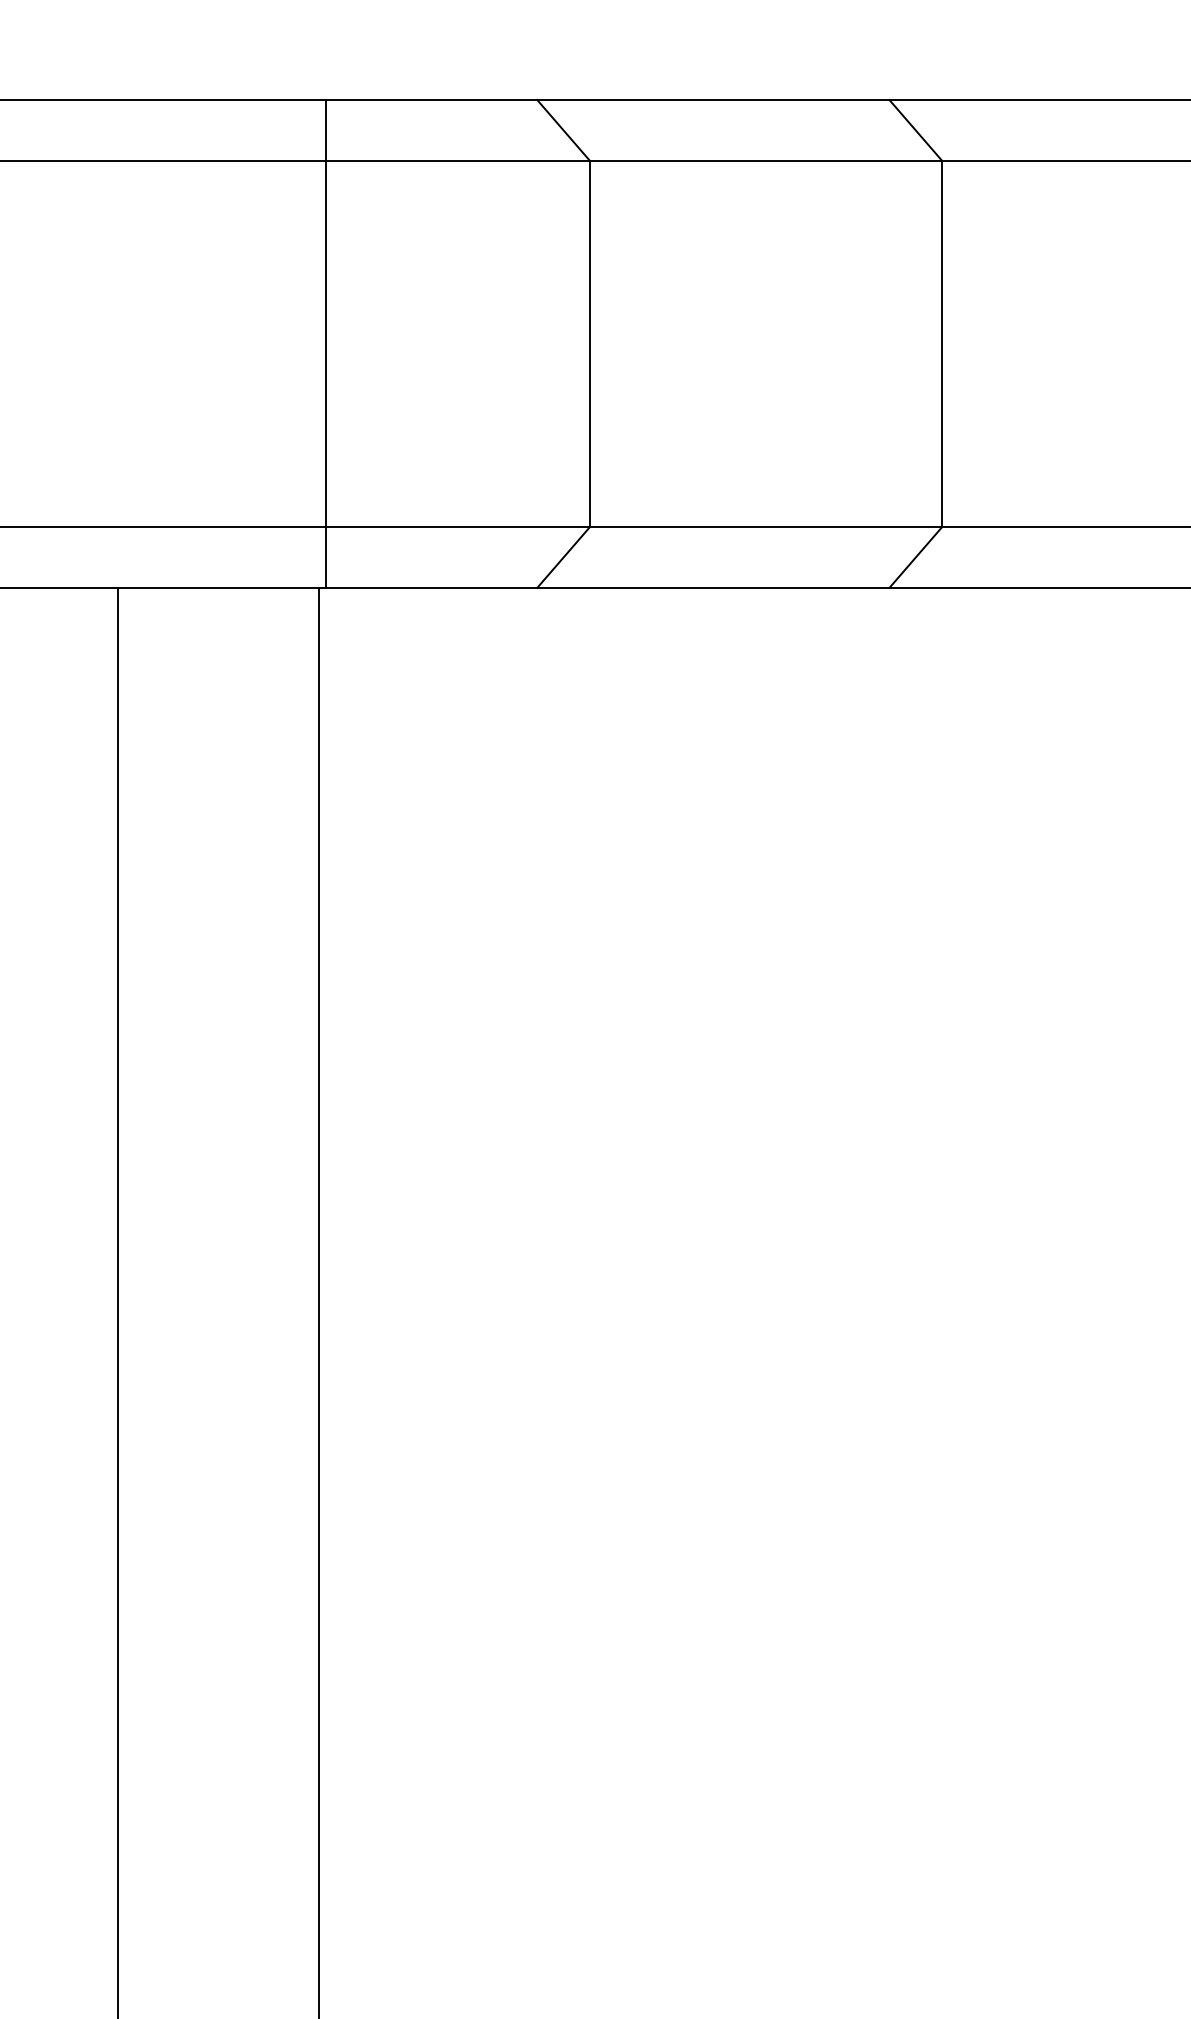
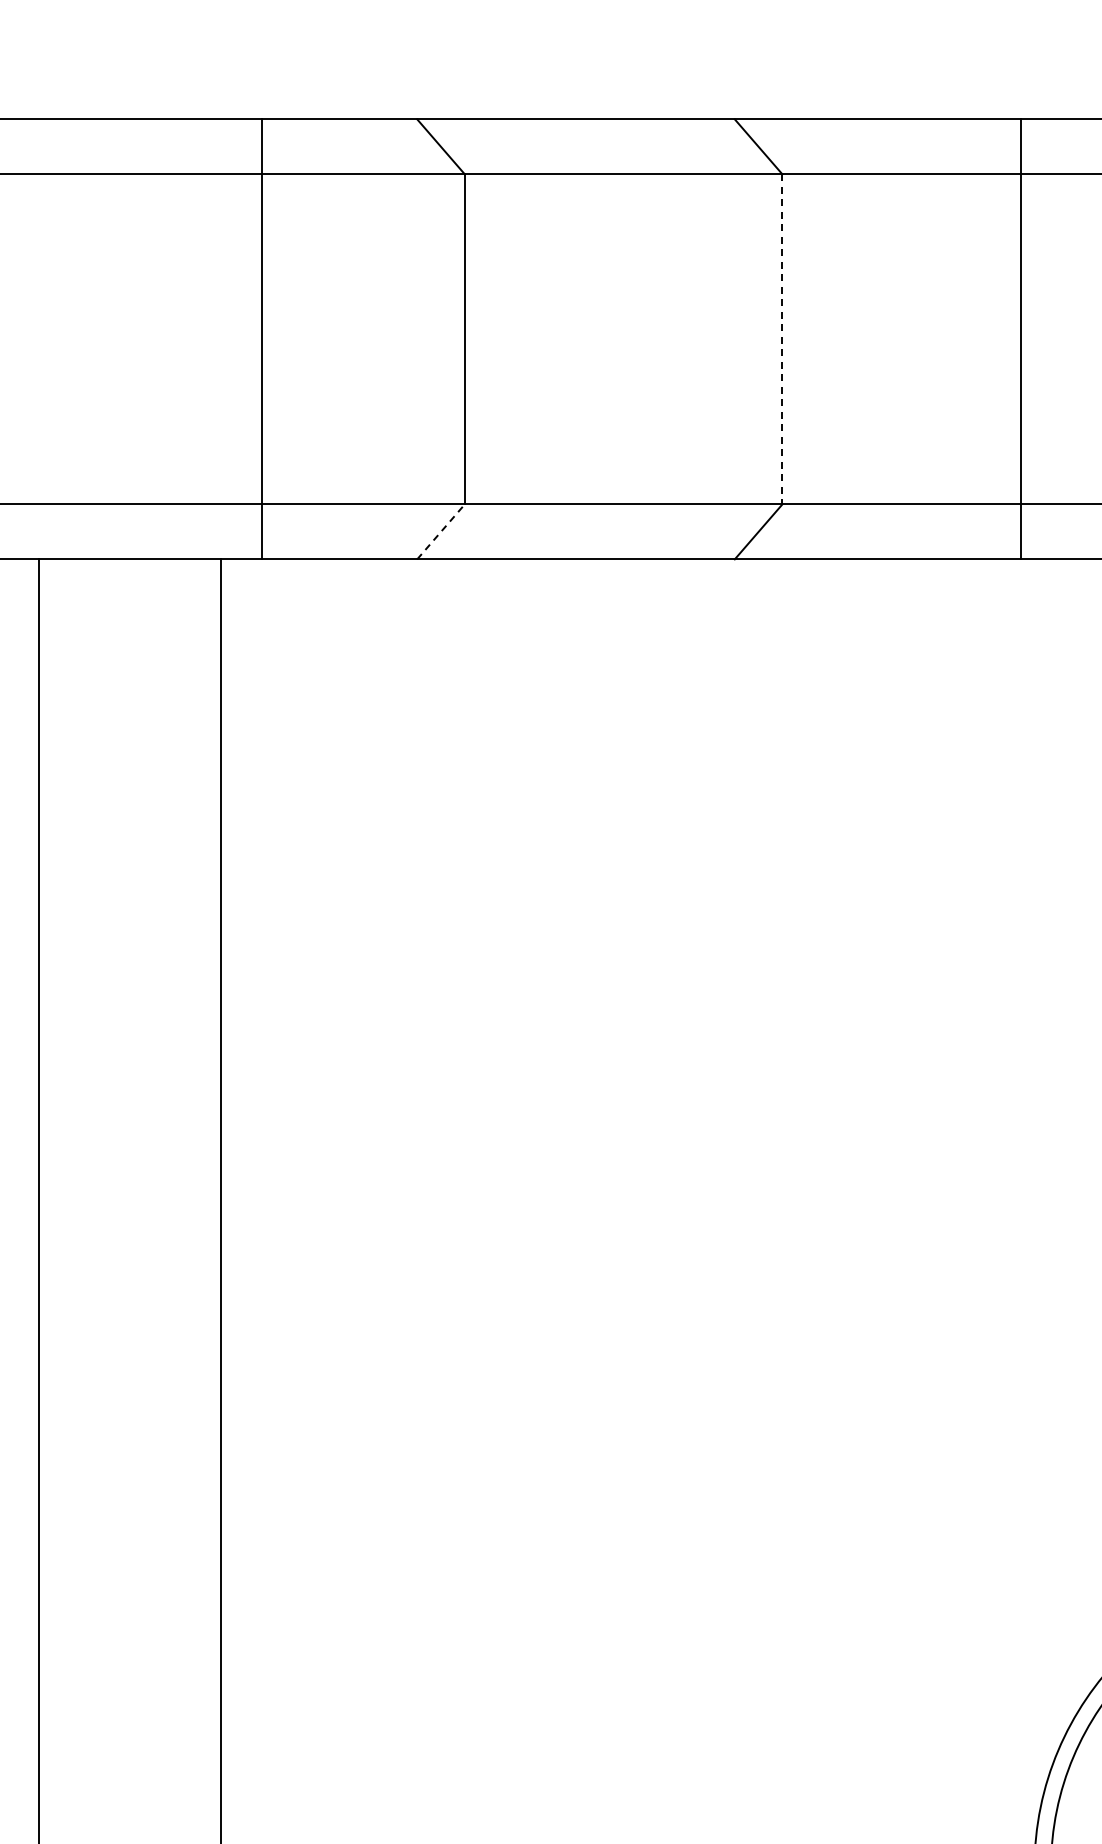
line: (325, 344) -> (261, 339), moved
line: (942, 344) -> (782, 339), solid -> dashed
line: (564, 557) -> (441, 531), solid -> dashed

